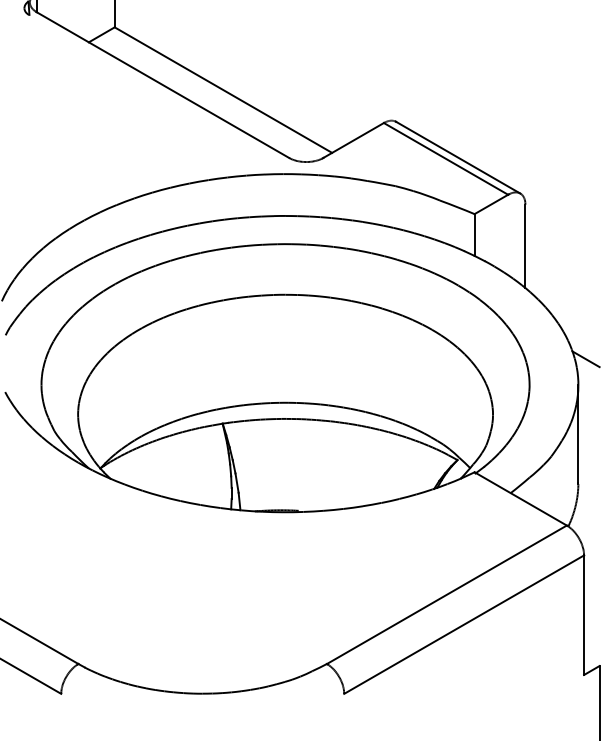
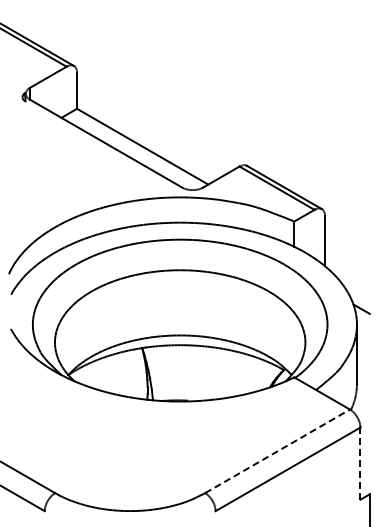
line: (446, 595) -> (277, 451), solid -> dashed
line: (584, 614) -> (360, 463), solid -> dashed

